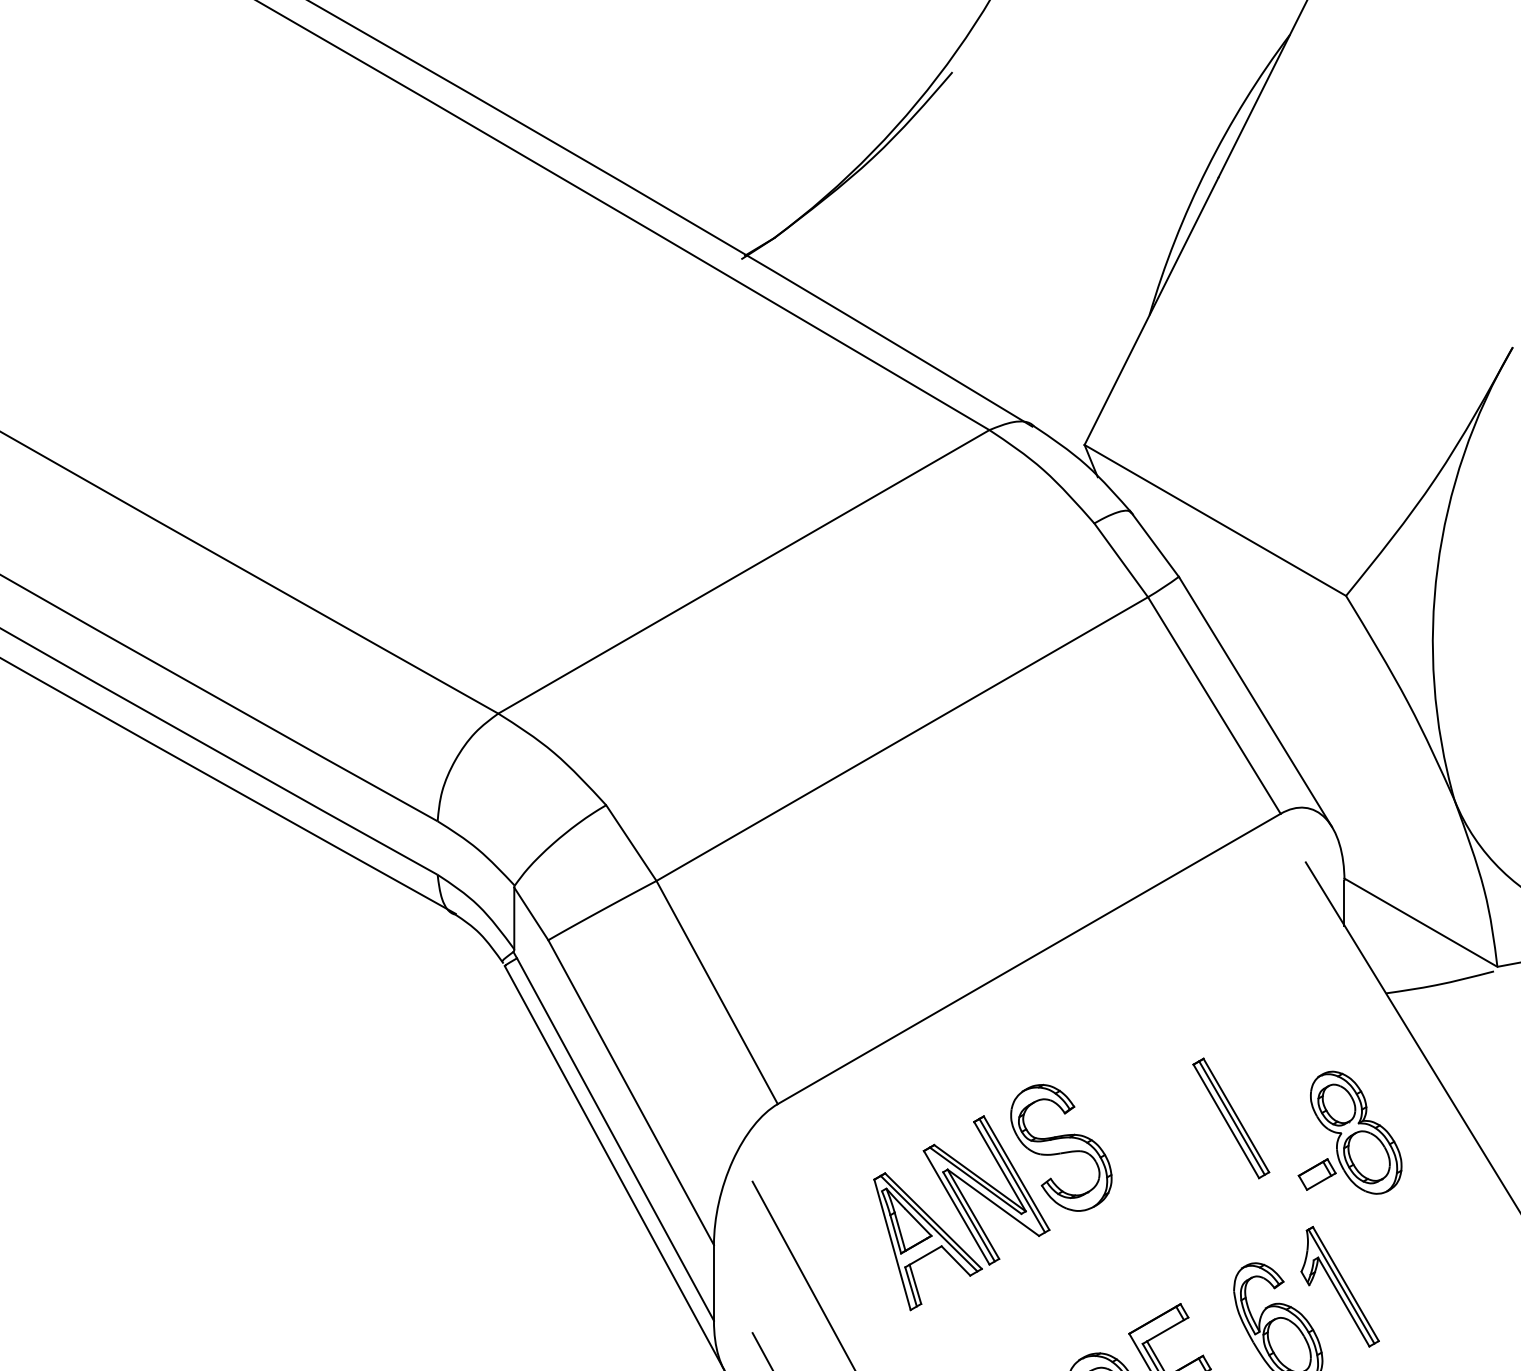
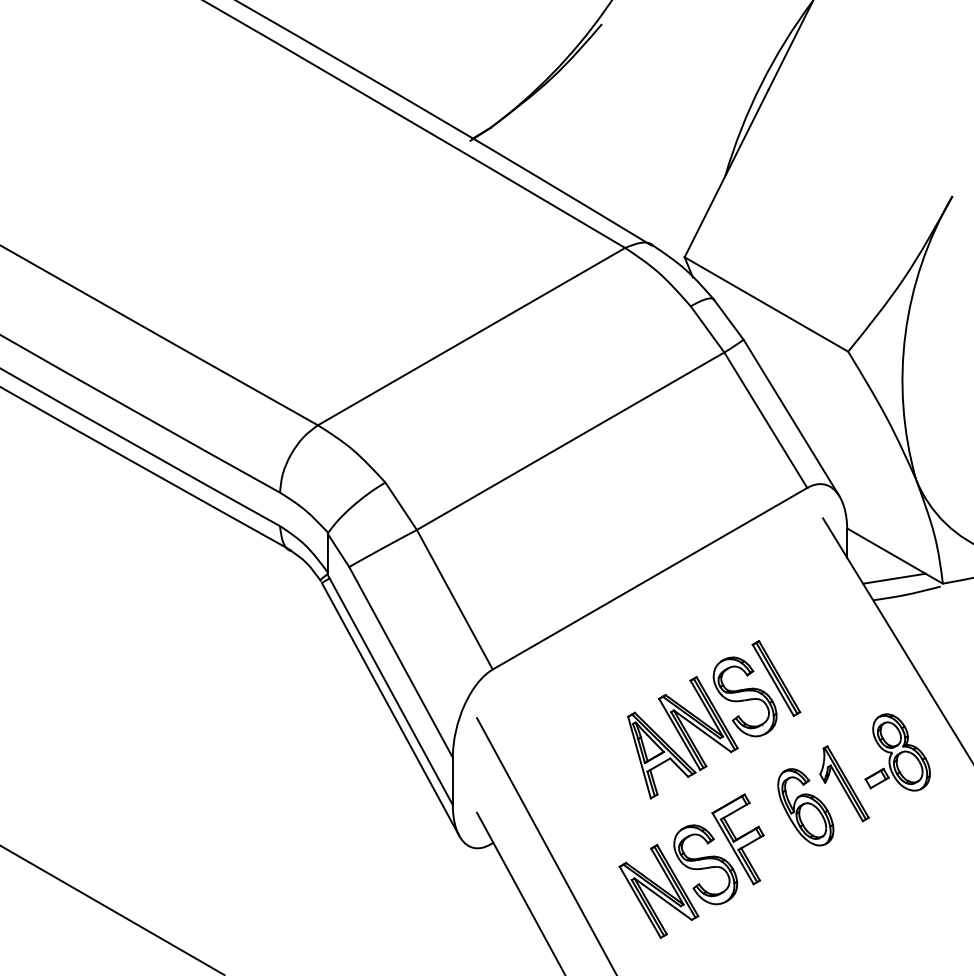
line: (1420, 958) -> (894, 578), added
part: (1349, 1132) -> (897, 752), moved
part: (993, 1196) -> (702, 727), moved

